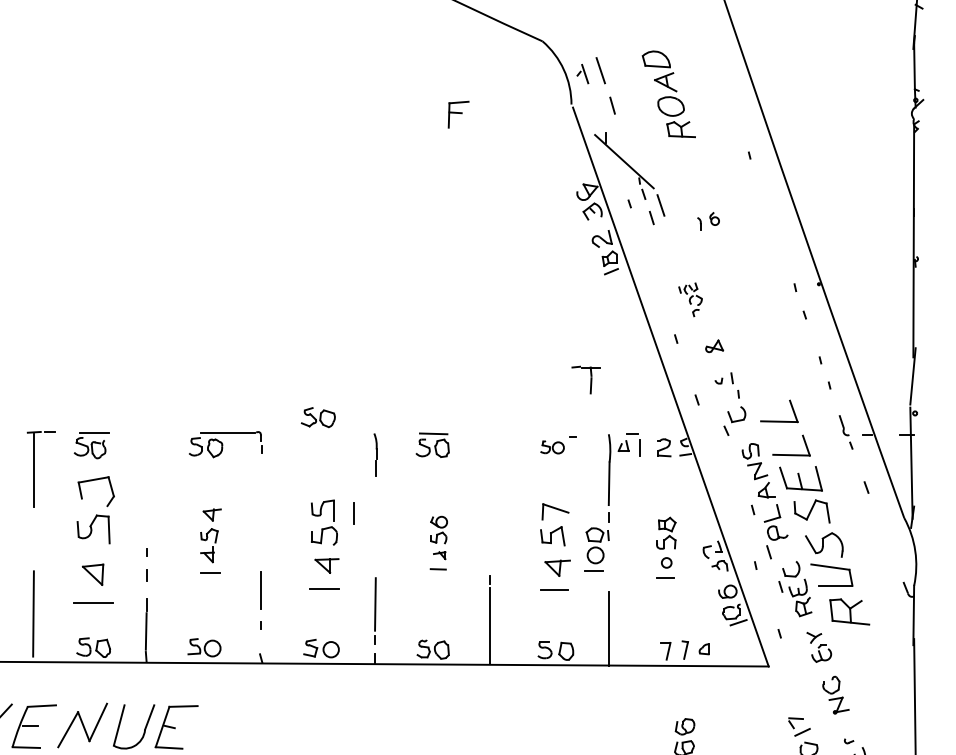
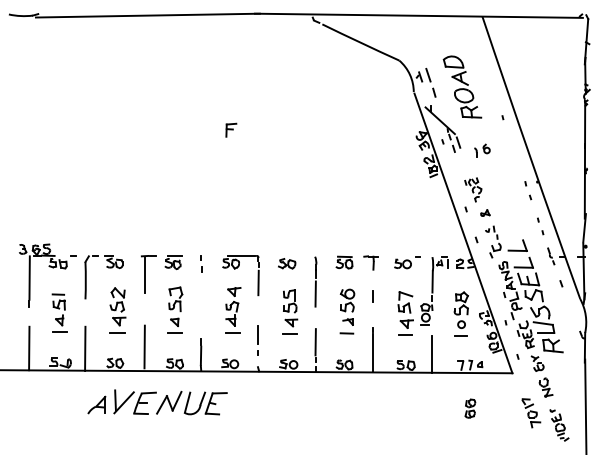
part: (668, 93) -> (462, 86), size x1.43
part: (458, 113) -> (231, 129), moved
part: (708, 221) -> (482, 150), size x1.43
part: (690, 299) -> (473, 189), size x1.43
part: (584, 379) -> (370, 262), moved
part: (319, 417) -> (287, 263), moved
part: (558, 445) -> (407, 262), size x1.43
line: (261, 485) -> (258, 282), added
line: (375, 507) -> (315, 293), added
line: (353, 513) -> (372, 296), moved
part: (95, 539) -> (175, 309), size x0.71
part: (211, 541) -> (233, 310), size x1.43
part: (438, 543) -> (347, 311), size x1.67
part: (664, 547) -> (460, 313), size x1.43
part: (147, 562) -> (201, 263), moved

